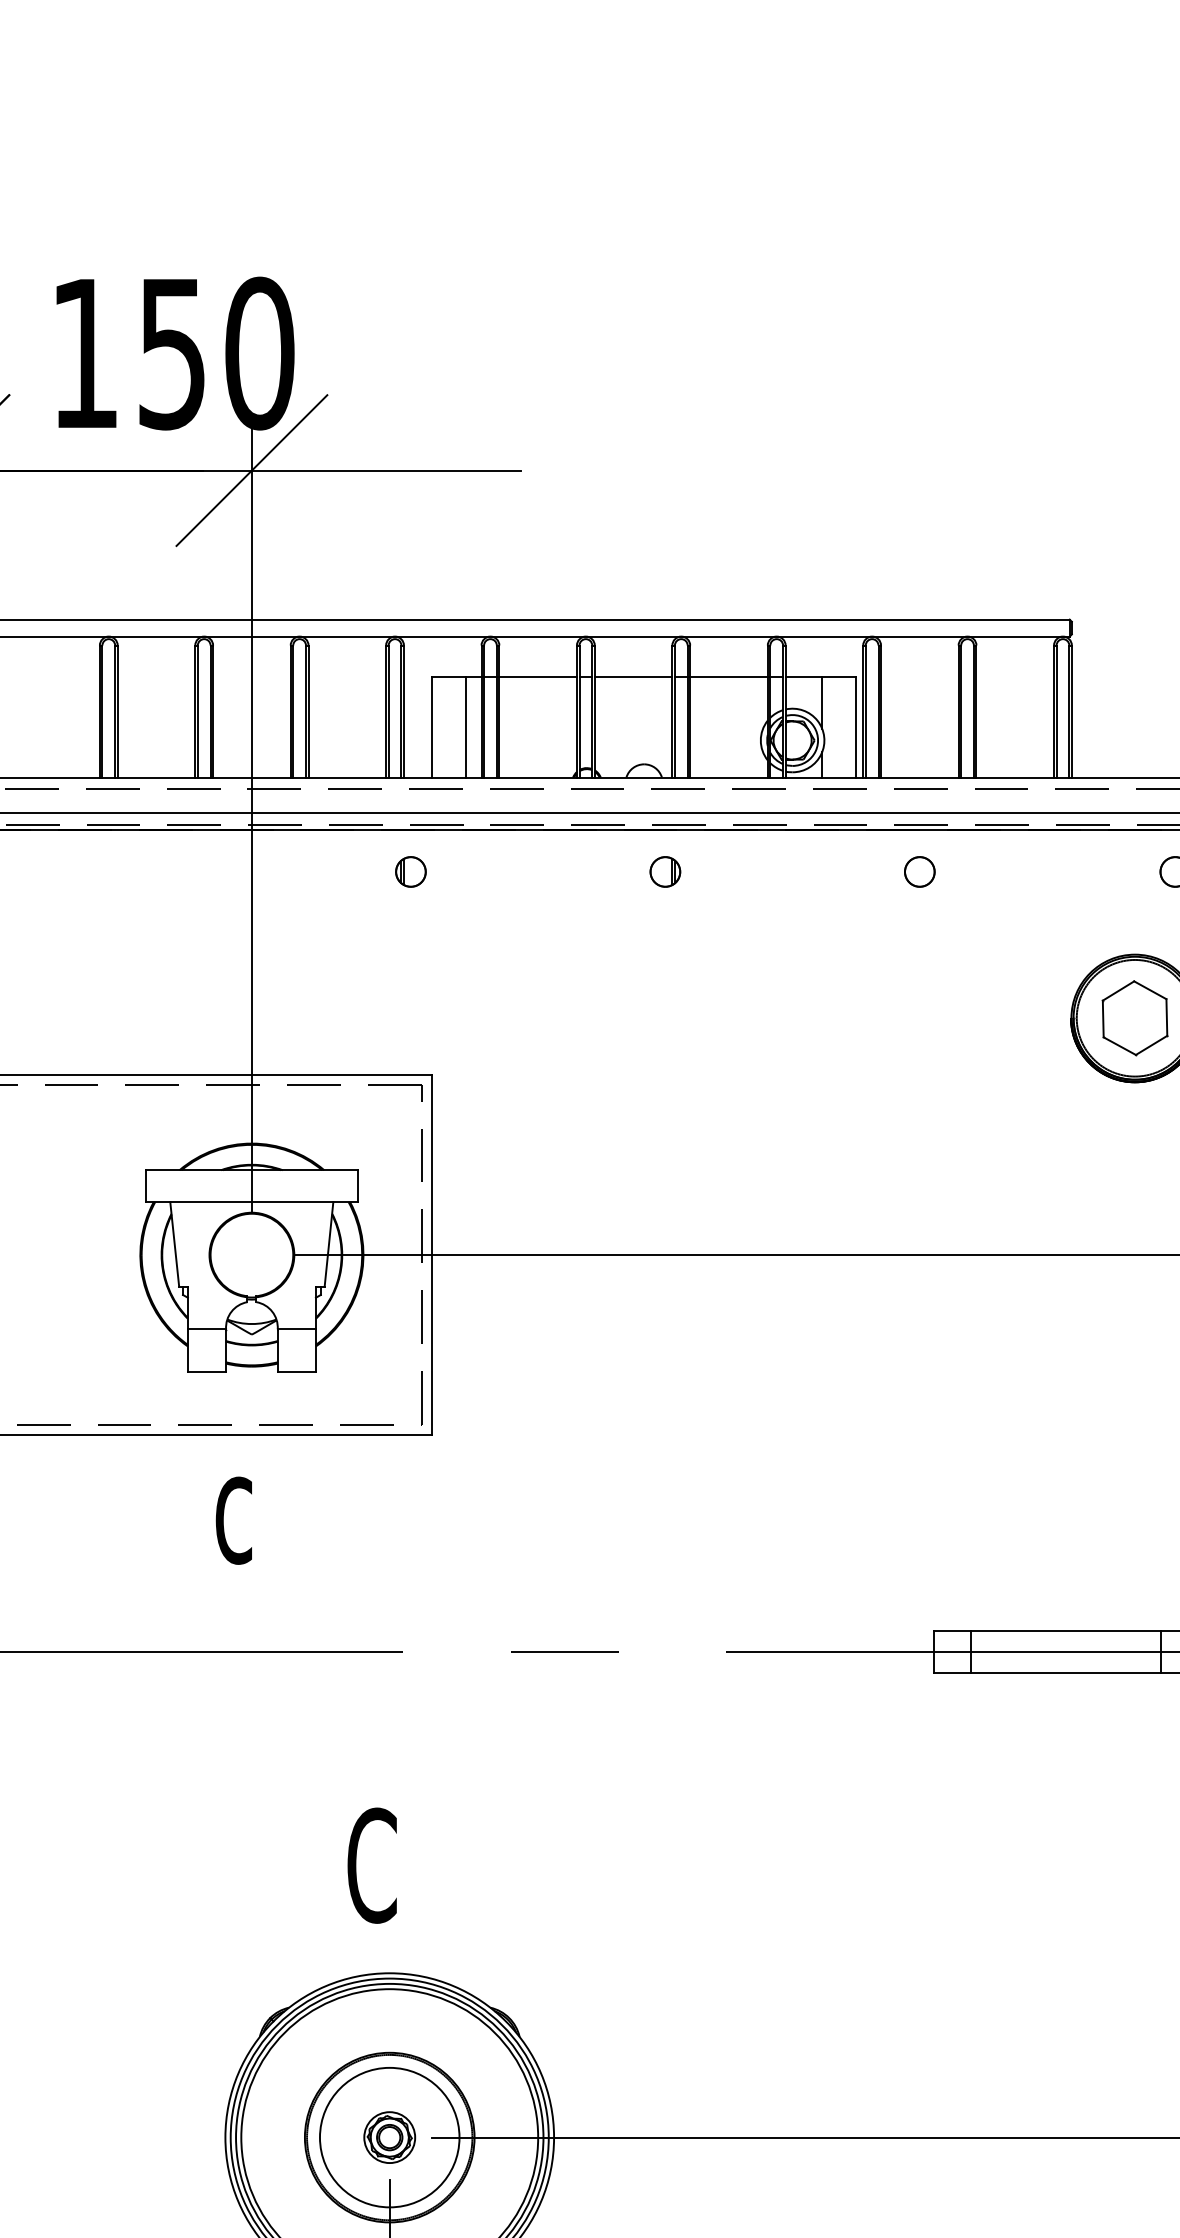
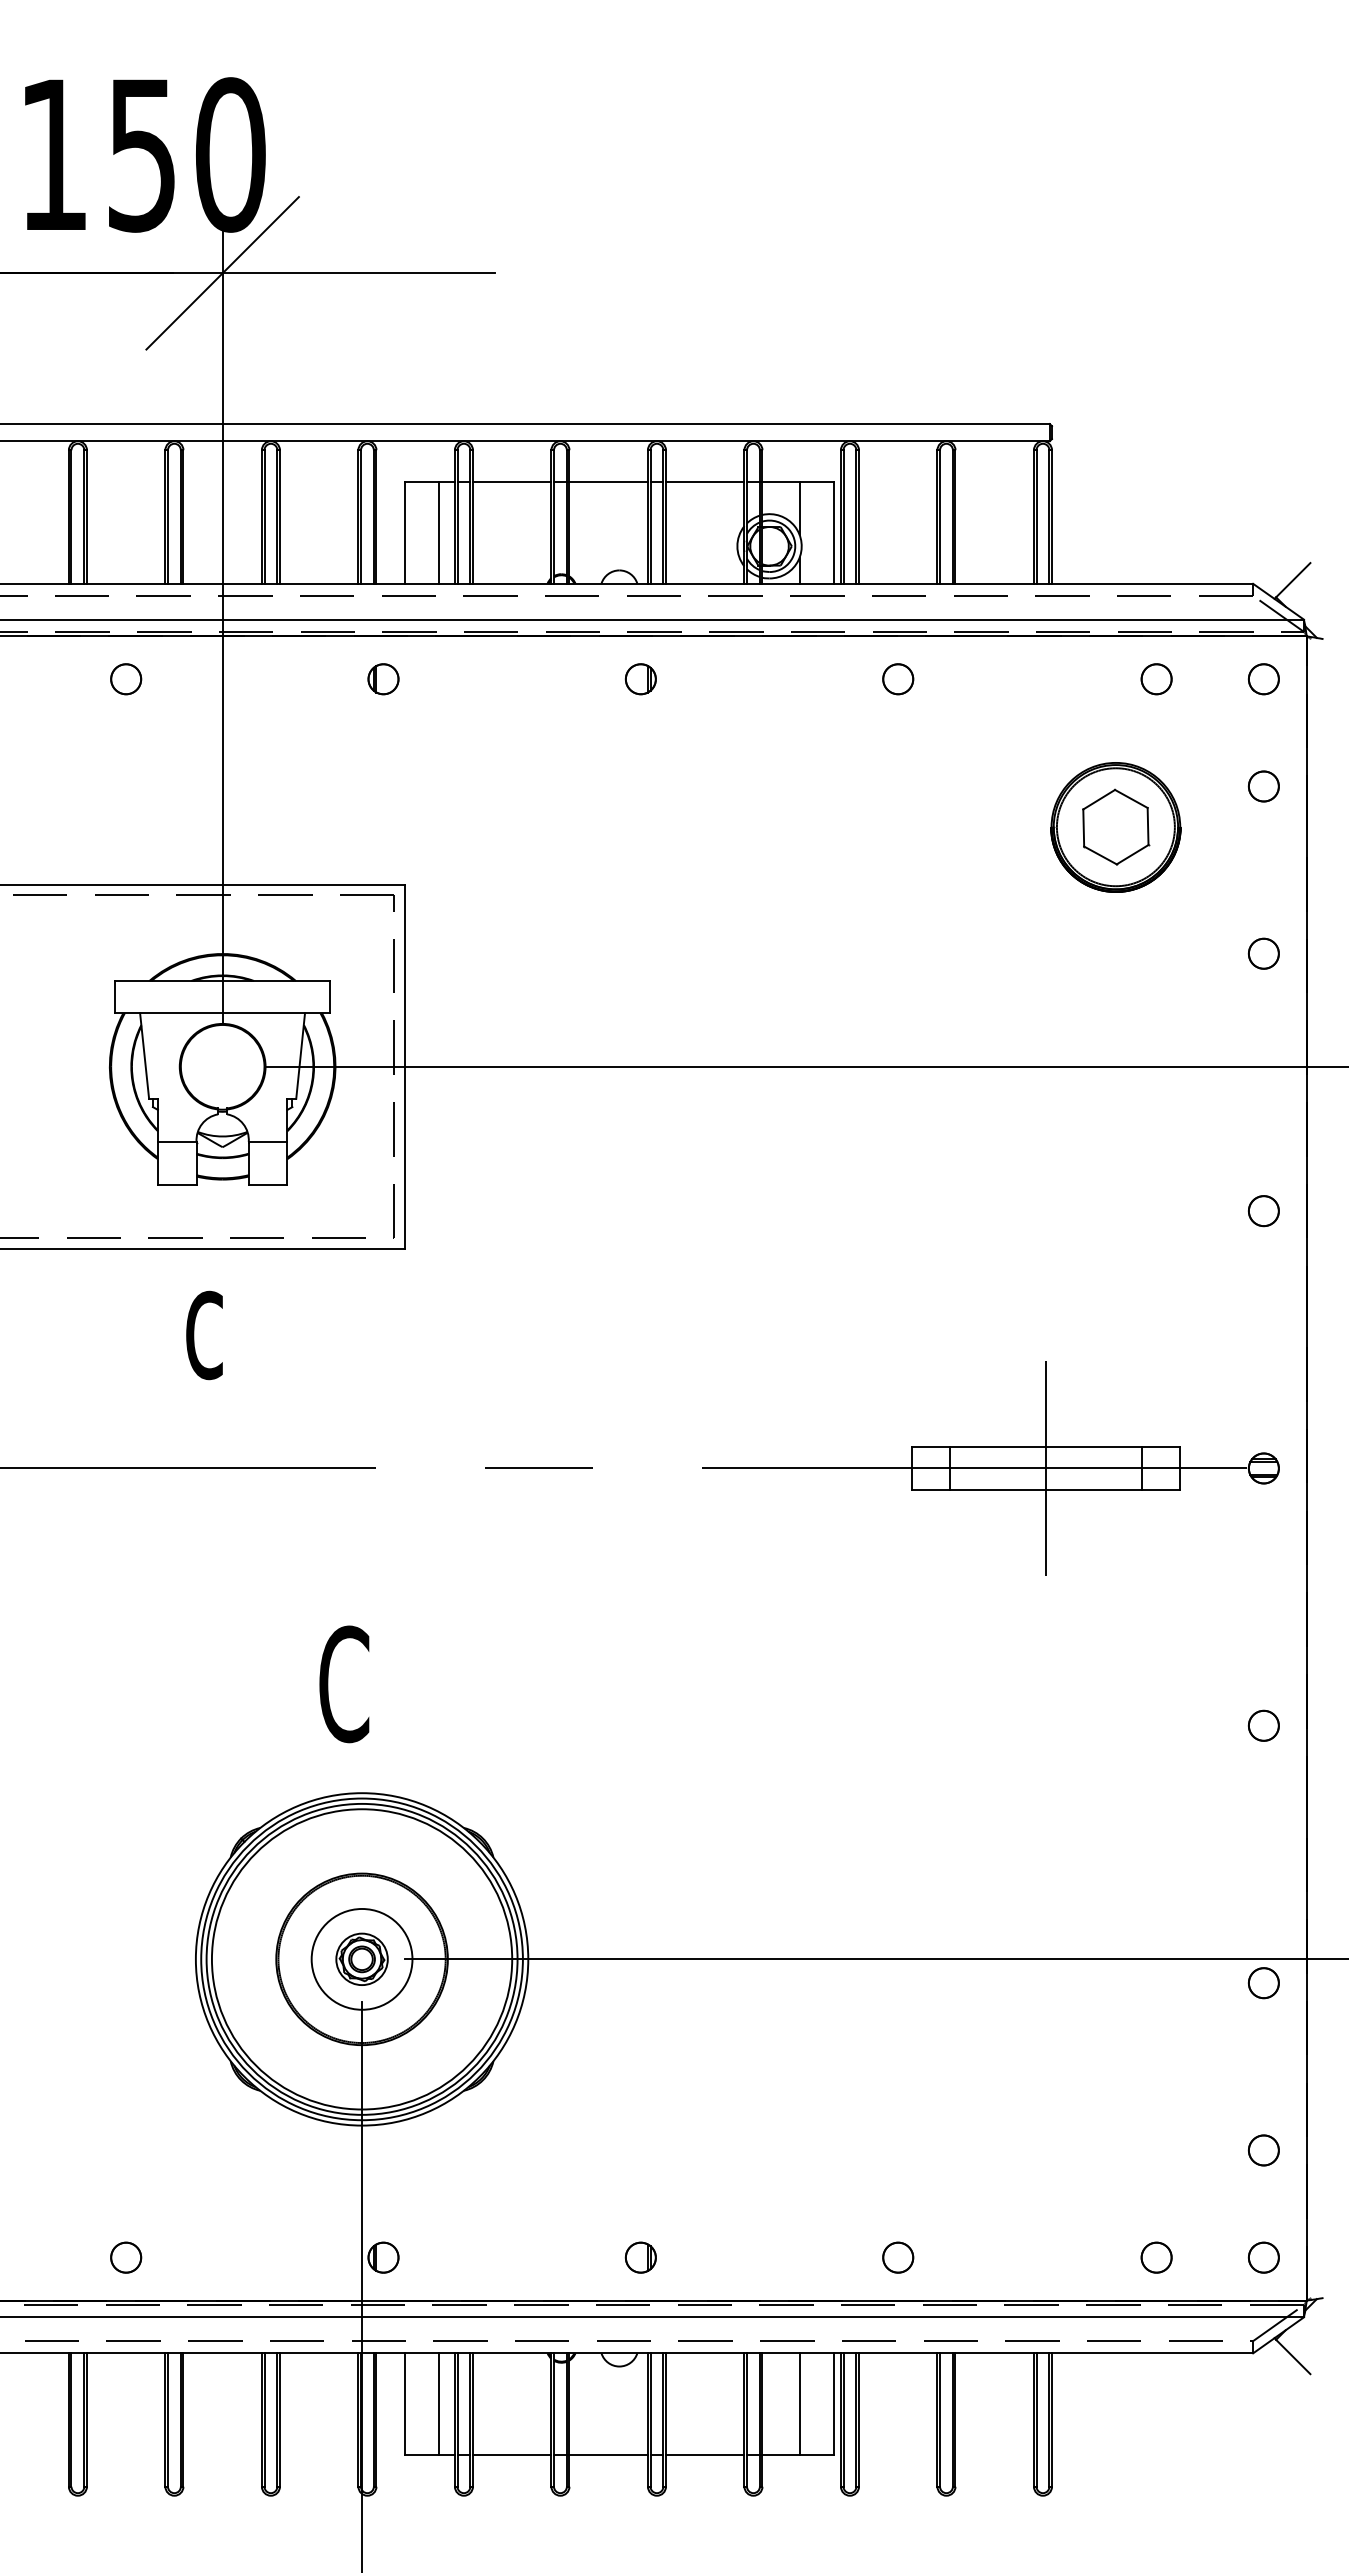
circle: (156, 872) -> (126, 679), added
line: (1066, 1652) -> (1046, 1468), added
circle: (389, 2136) -> (361, 1958), size x0.71

